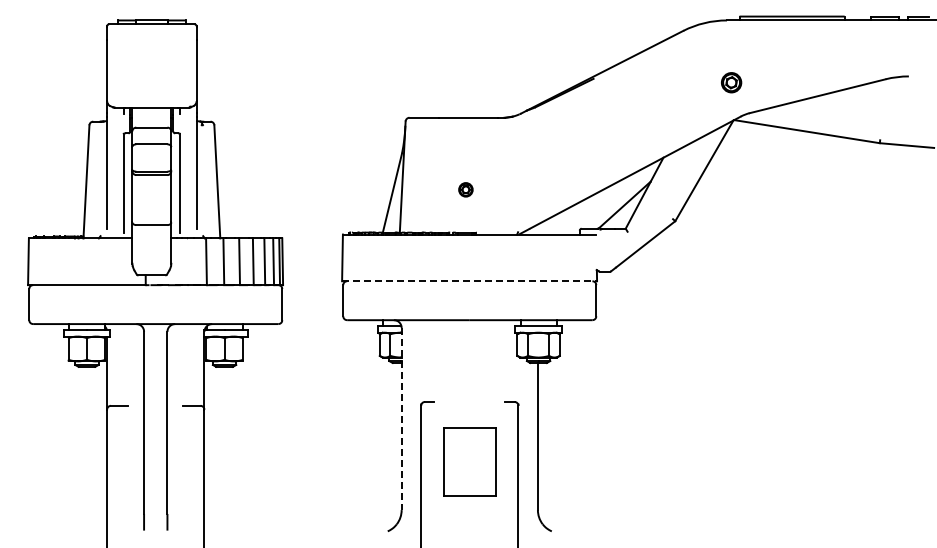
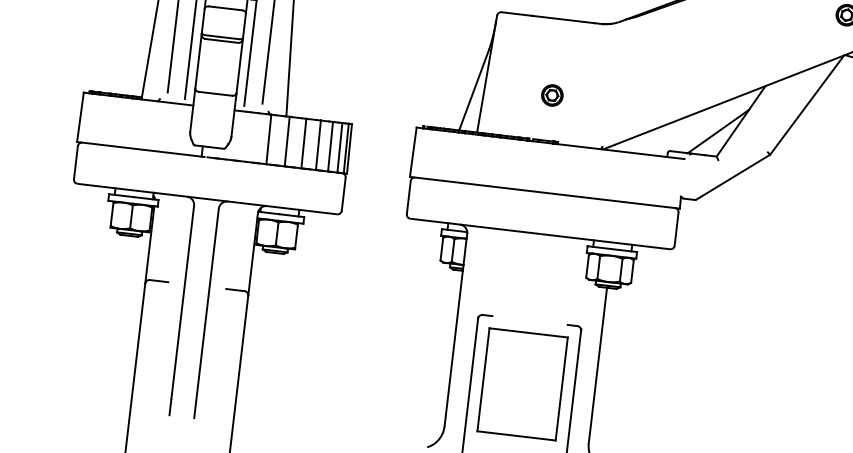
part: (465, 189) -> (551, 95), size x1.43
line: (470, 281) -> (545, 193), dashed -> solid
line: (401, 419) -> (455, 330), dashed -> solid
part: (469, 462) -> (522, 384), size x1.43

